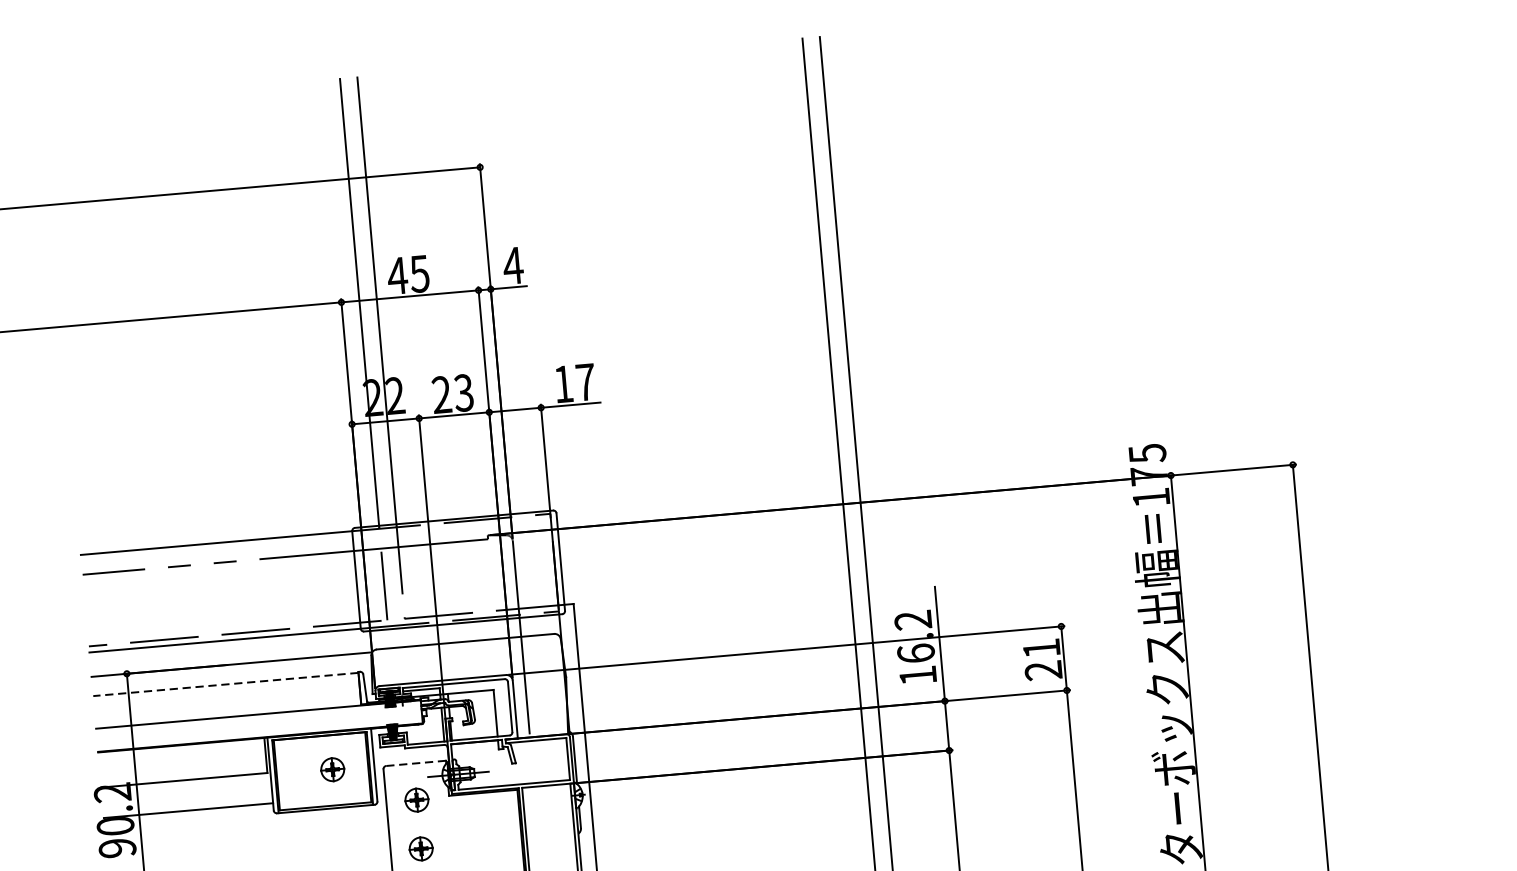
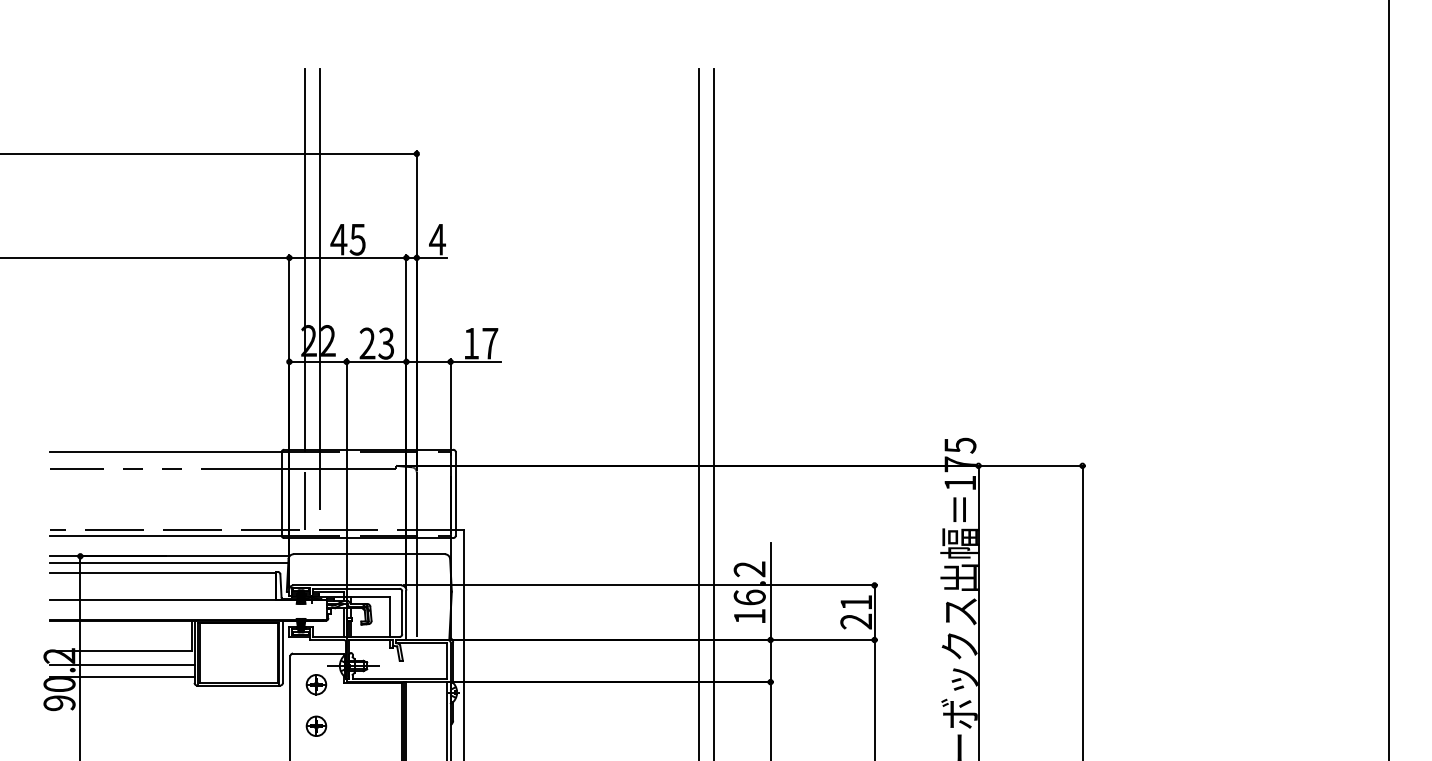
line: (232, 673) -> (169, 563), added
line: (224, 684) -> (162, 572), dashed -> solid
line: (416, 763) -> (318, 653), dashed -> solid
part: (332, 769) -> (247, 652), removed
line: (187, 796) -> (122, 664), added

